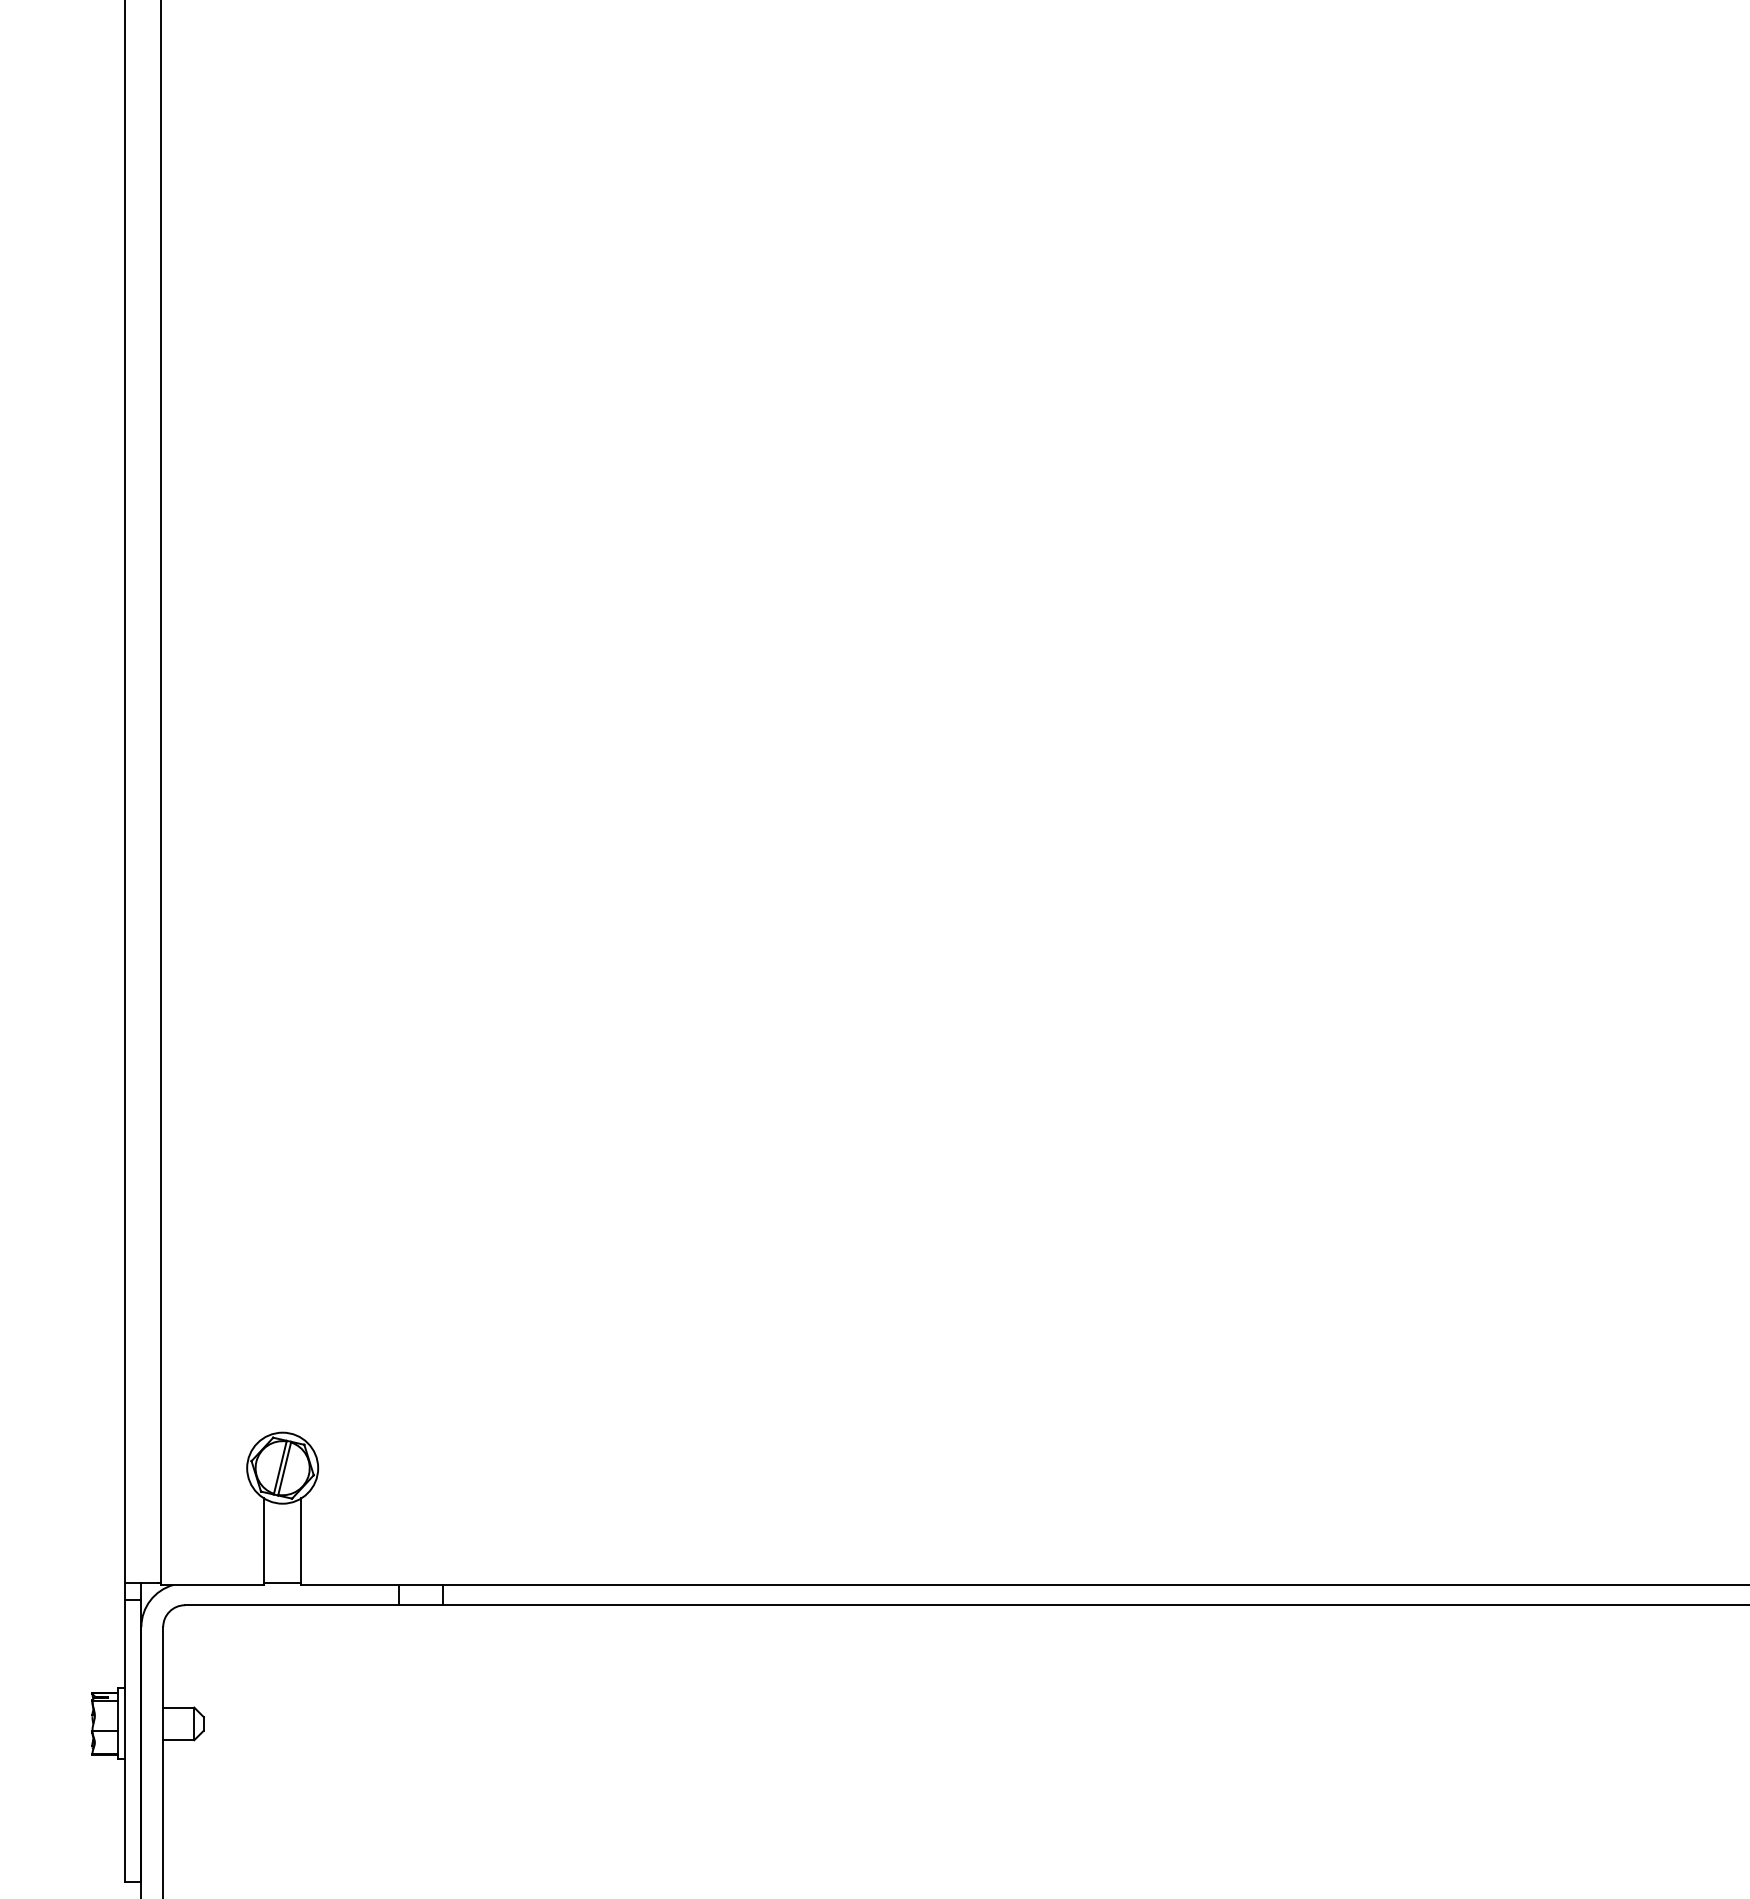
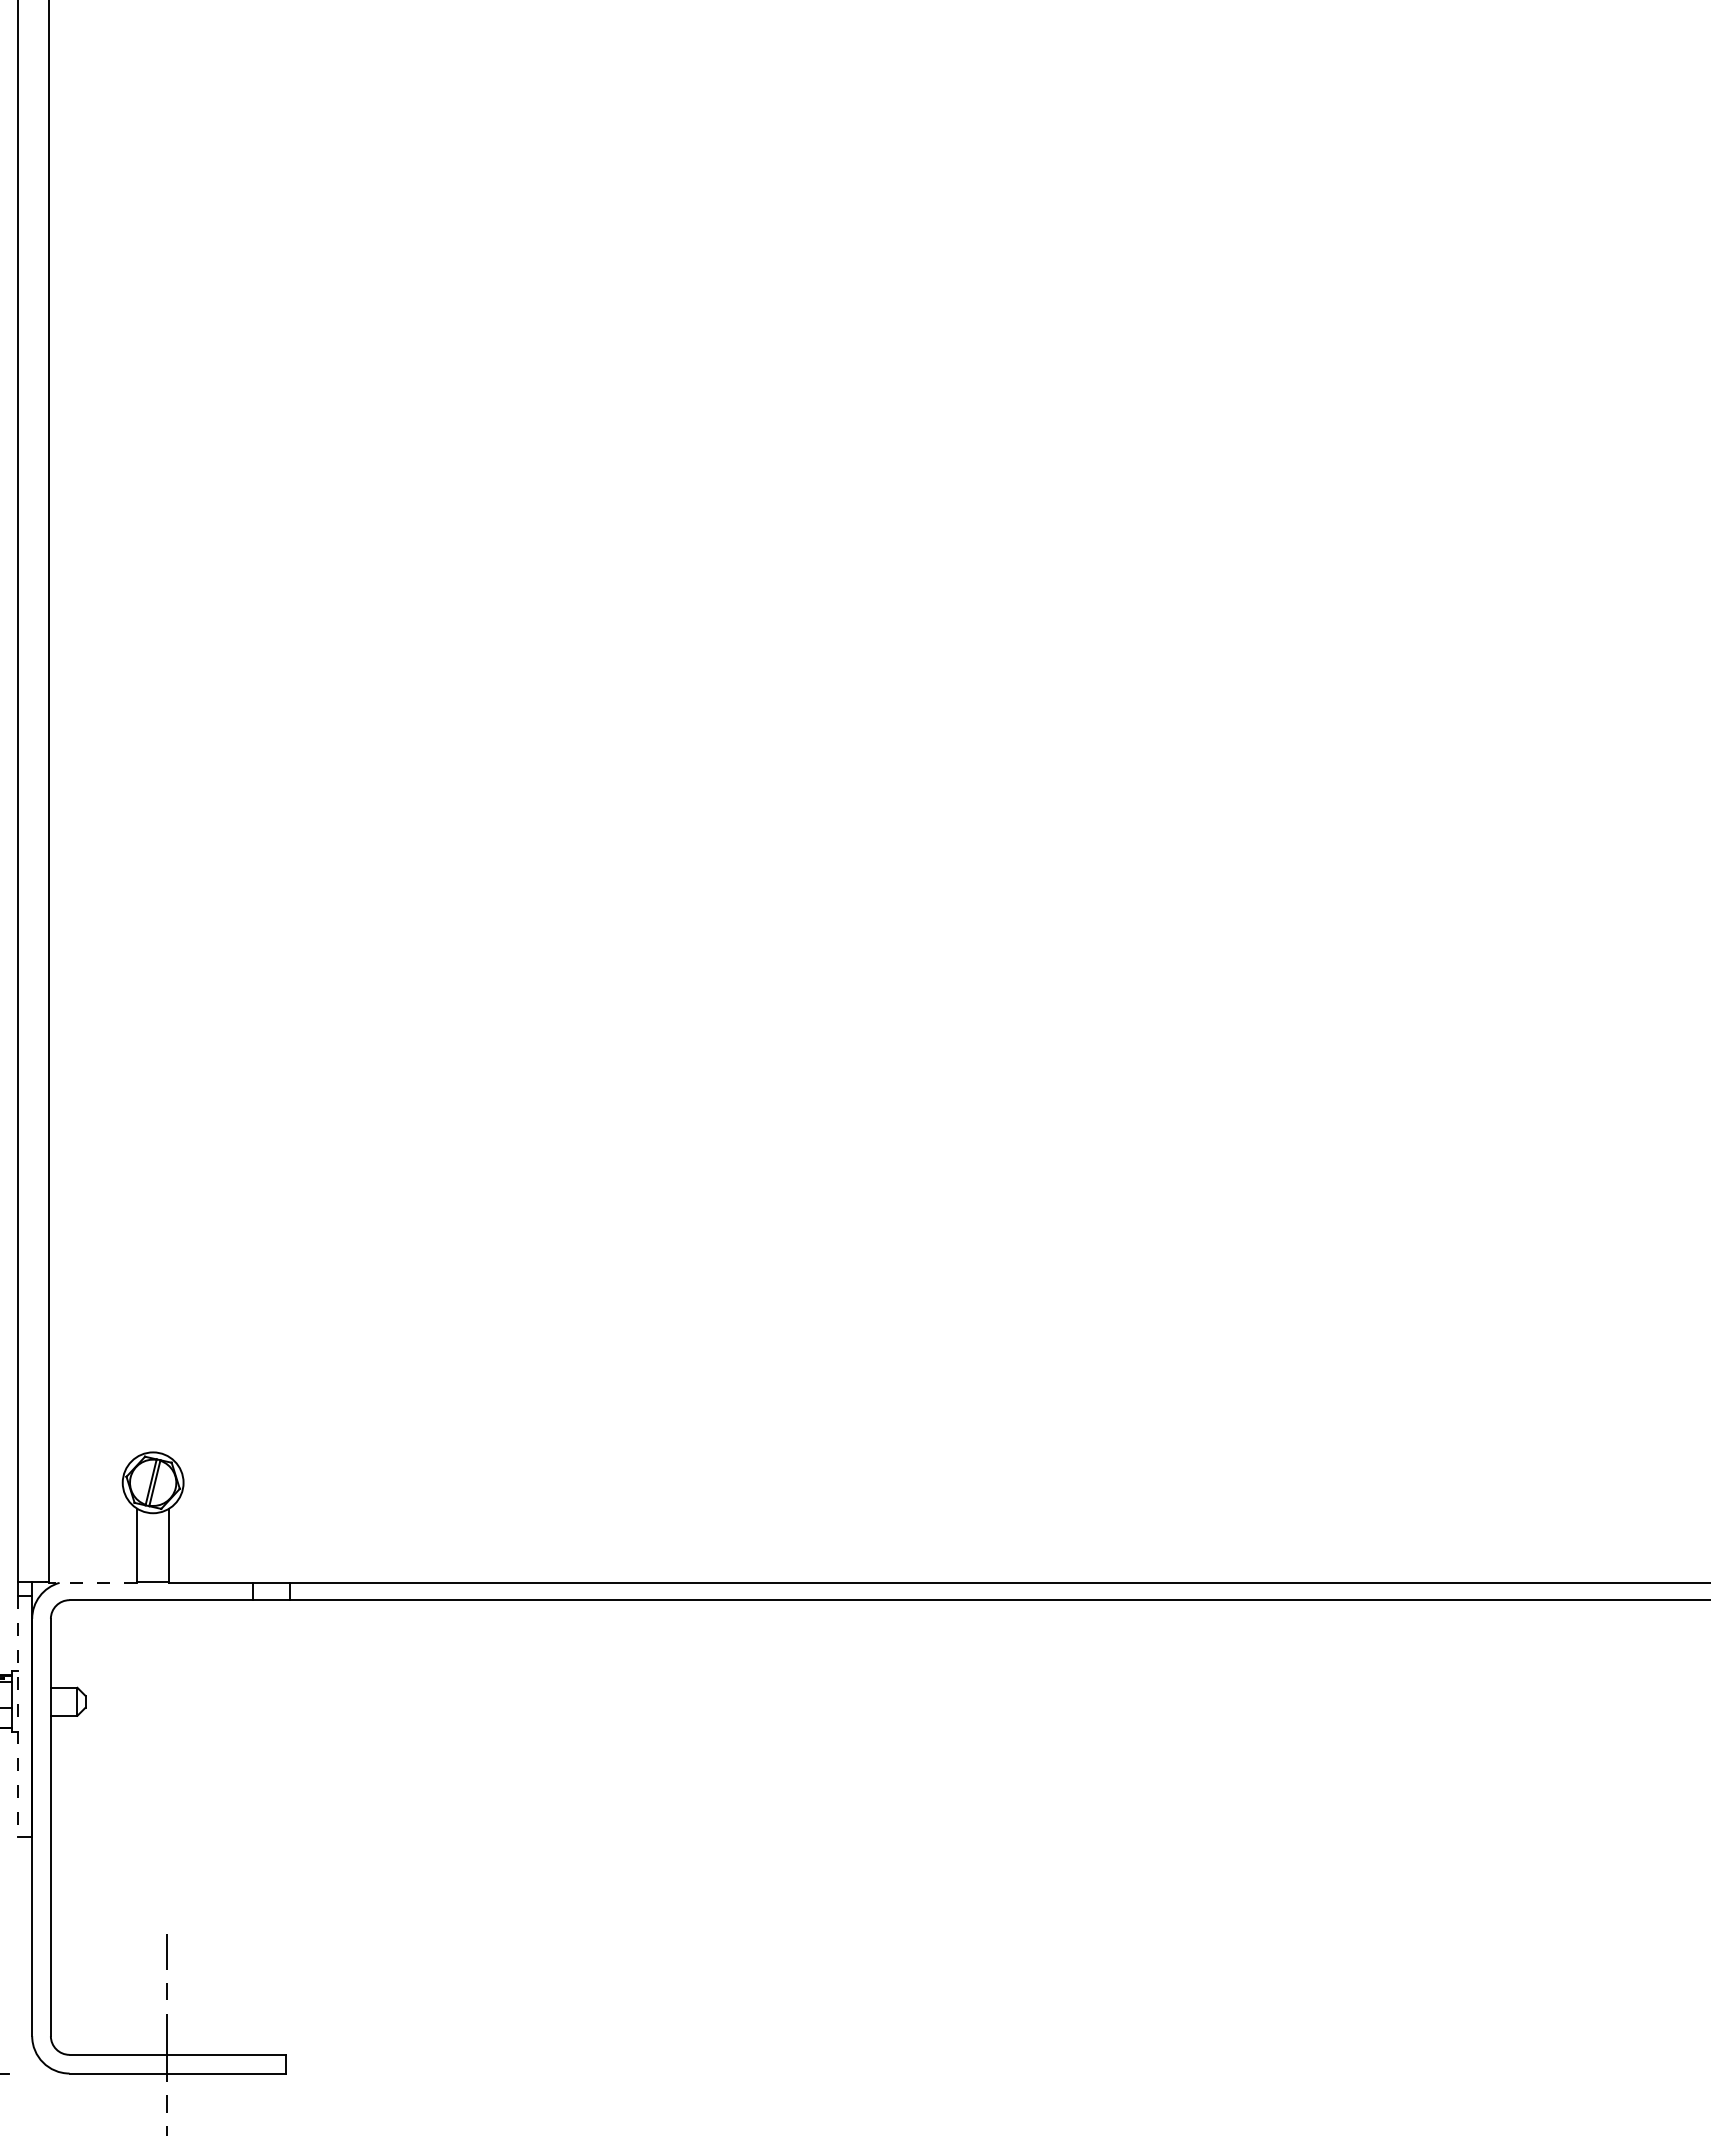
line: (212, 1584) -> (93, 1582), solid -> dashed
line: (125, 1741) -> (18, 1716), solid -> dashed

